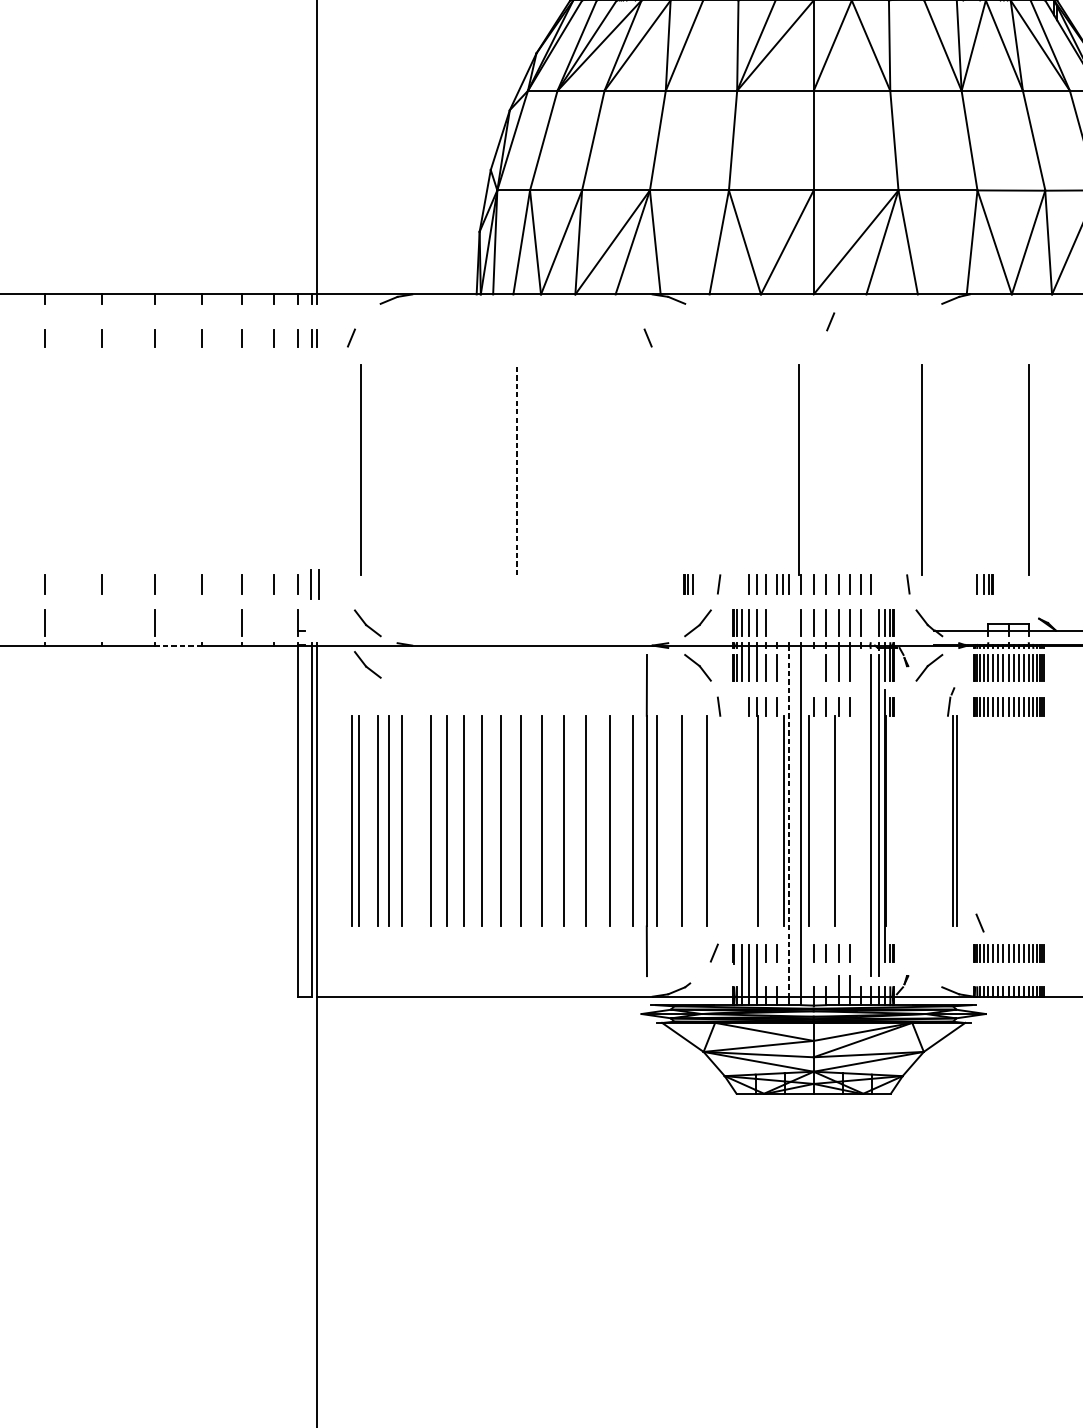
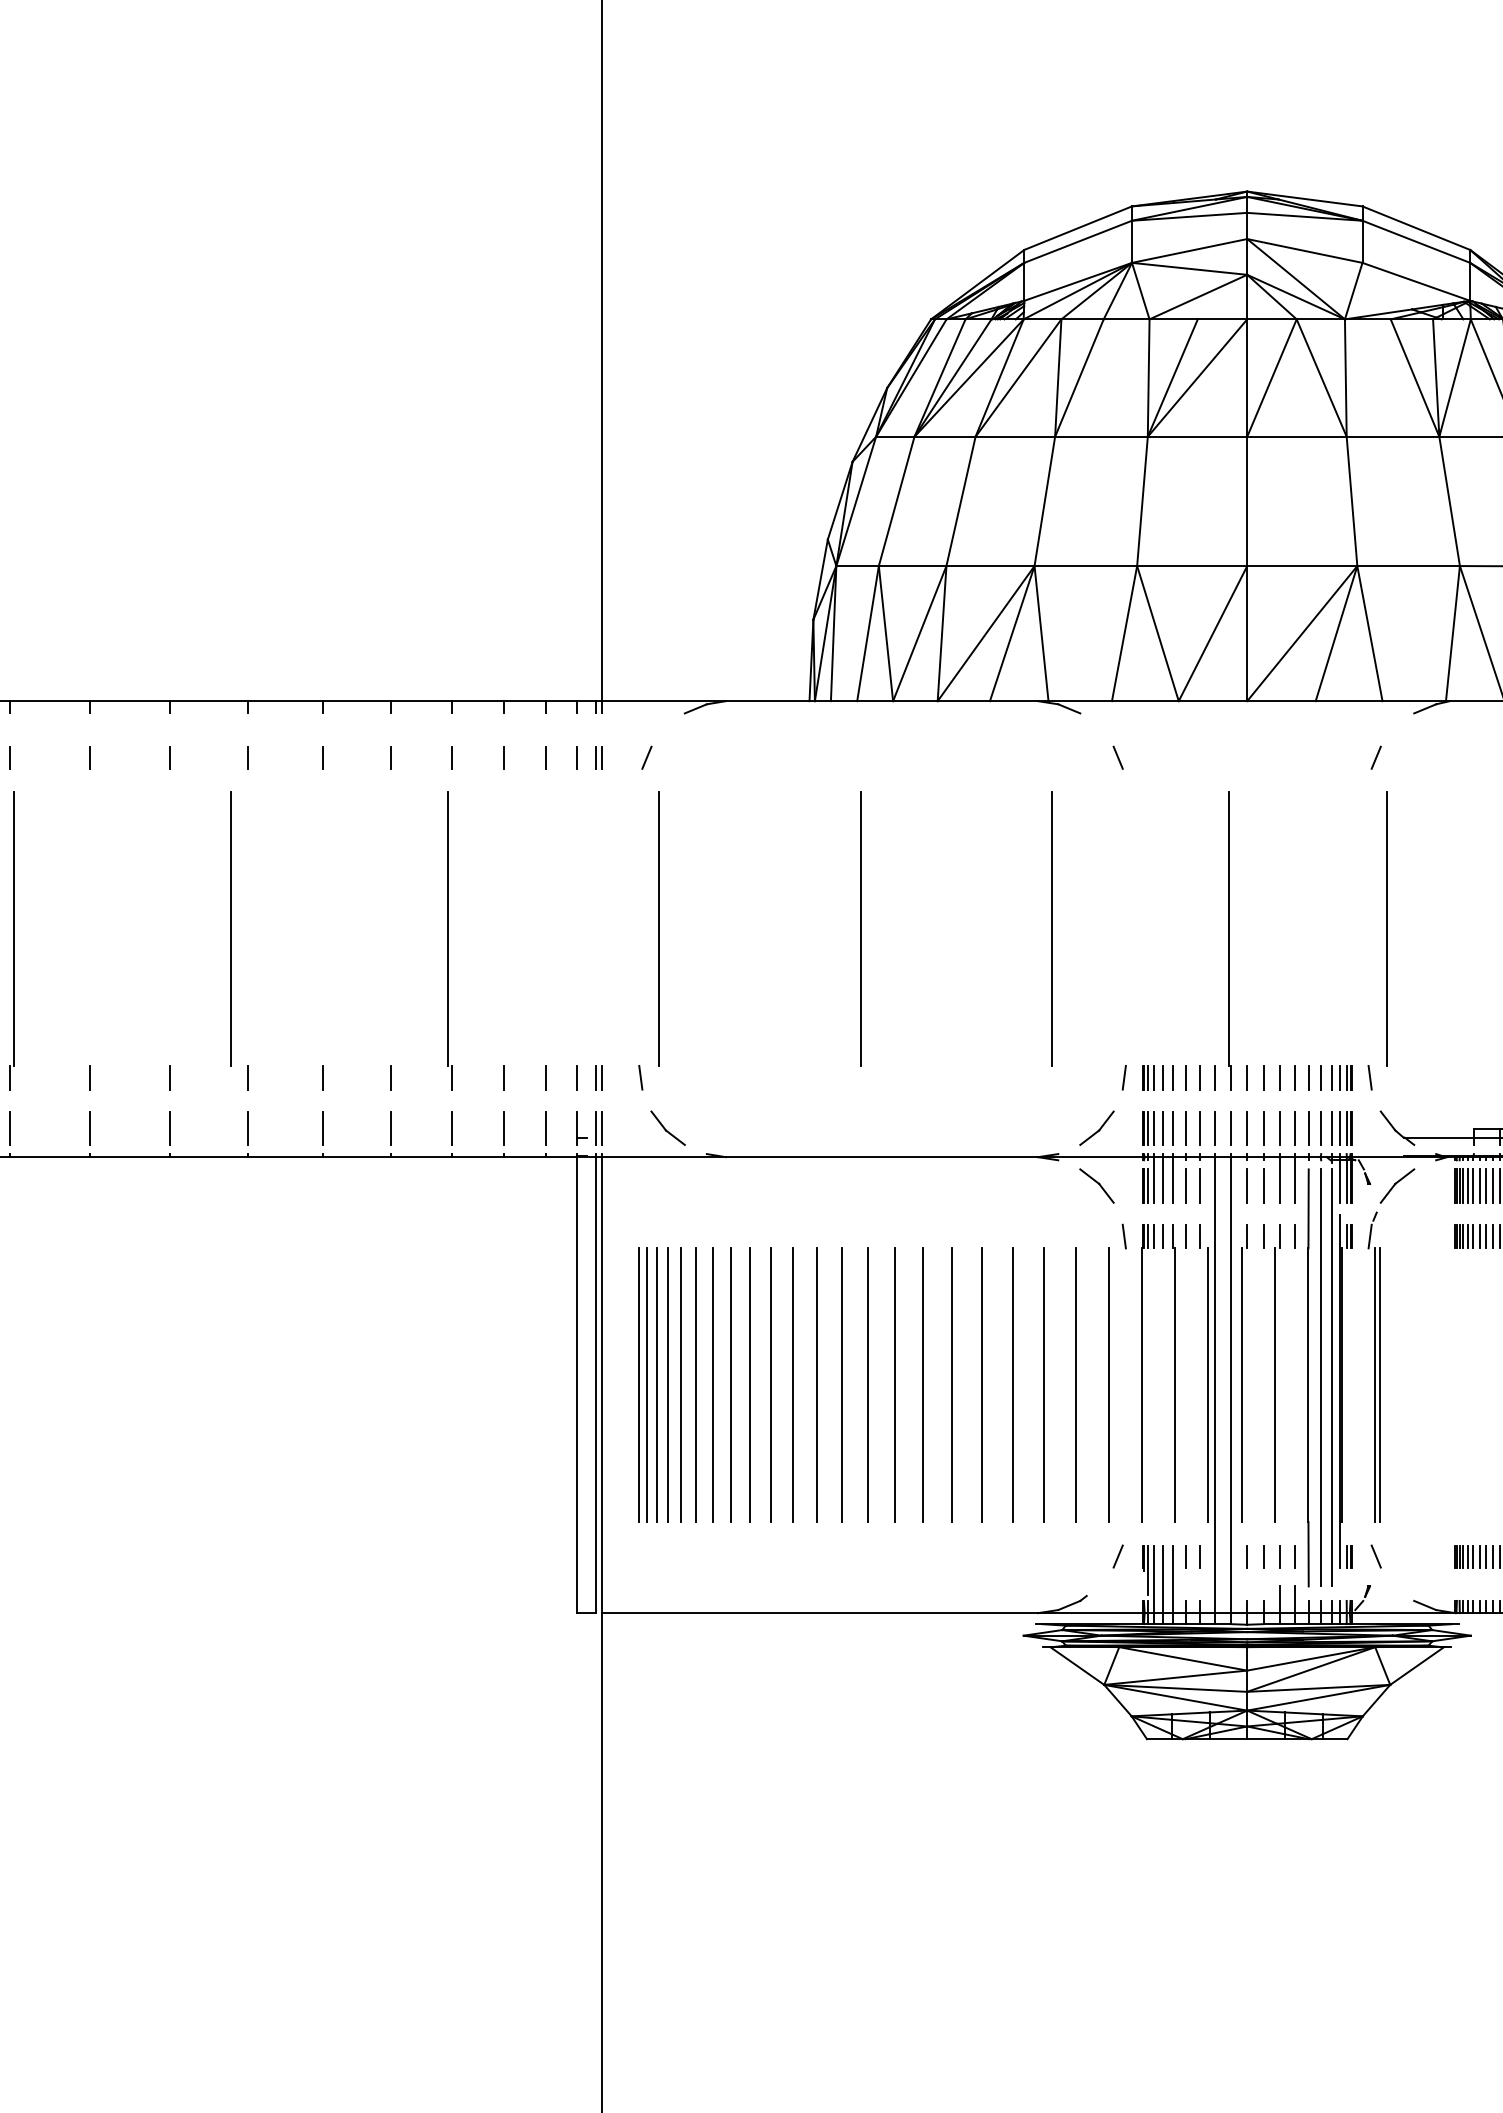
line: (830, 321) -> (1375, 757), moved
line: (647, 337) -> (1117, 757), moved
line: (31, 469) -> (231, 928), added
line: (197, 469) -> (447, 928), added
line: (663, 469) -> (1052, 928), added
line: (516, 470) -> (861, 929), dashed -> solid
part: (314, 584) -> (598, 1077), size x0.62
line: (346, 584) -> (640, 1077), added
part: (688, 584) -> (1148, 1077), moved
line: (783, 584) -> (1207, 1077), removed
part: (984, 584) -> (1341, 1077), moved
line: (101, 622) -> (322, 1127), added
line: (201, 622) -> (452, 1127), added
line: (274, 622) -> (546, 1127), added
line: (776, 622) -> (1199, 1127), added
line: (788, 622) -> (1214, 1127), added
line: (870, 622) -> (1321, 1127), added
part: (314, 623) -> (598, 1128), added
line: (177, 645) -> (421, 1157), dashed -> solid
part: (367, 664) -> (667, 1181), removed
line: (813, 667) -> (1247, 1185), added
part: (951, 806) -> (1373, 1366), moved
part: (736, 812) -> (1147, 1373), added
line: (646, 815) -> (1308, 1377), moved
line: (345, 820) -> (639, 1384), added
line: (368, 820) -> (668, 1384), added
line: (415, 820) -> (730, 1384), added
line: (788, 821) -> (1214, 1385), dashed -> solid
line: (979, 923) -> (1375, 1556), moved
line: (736, 963) -> (1147, 1570), added

